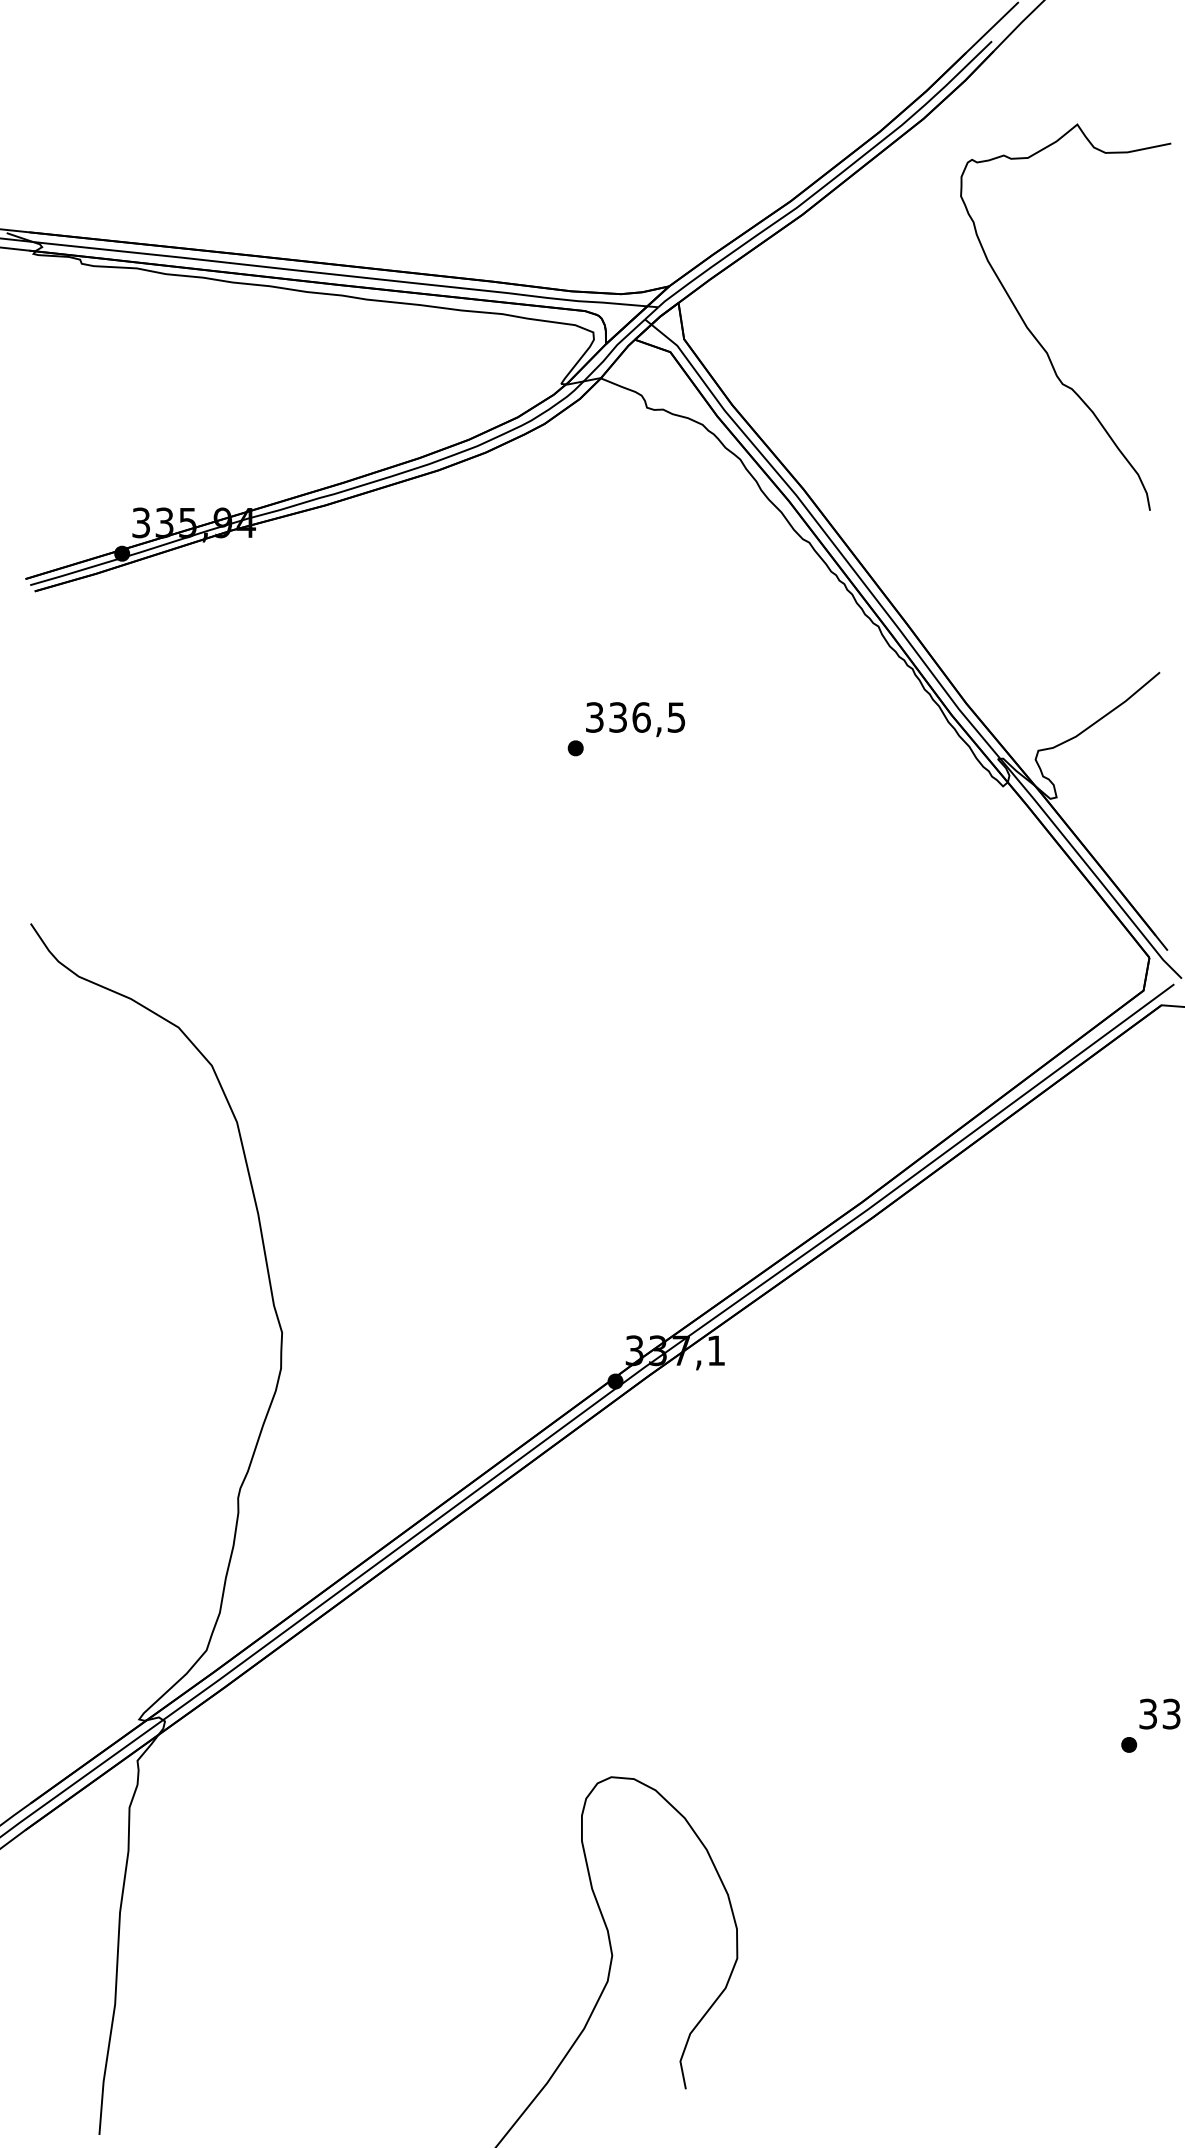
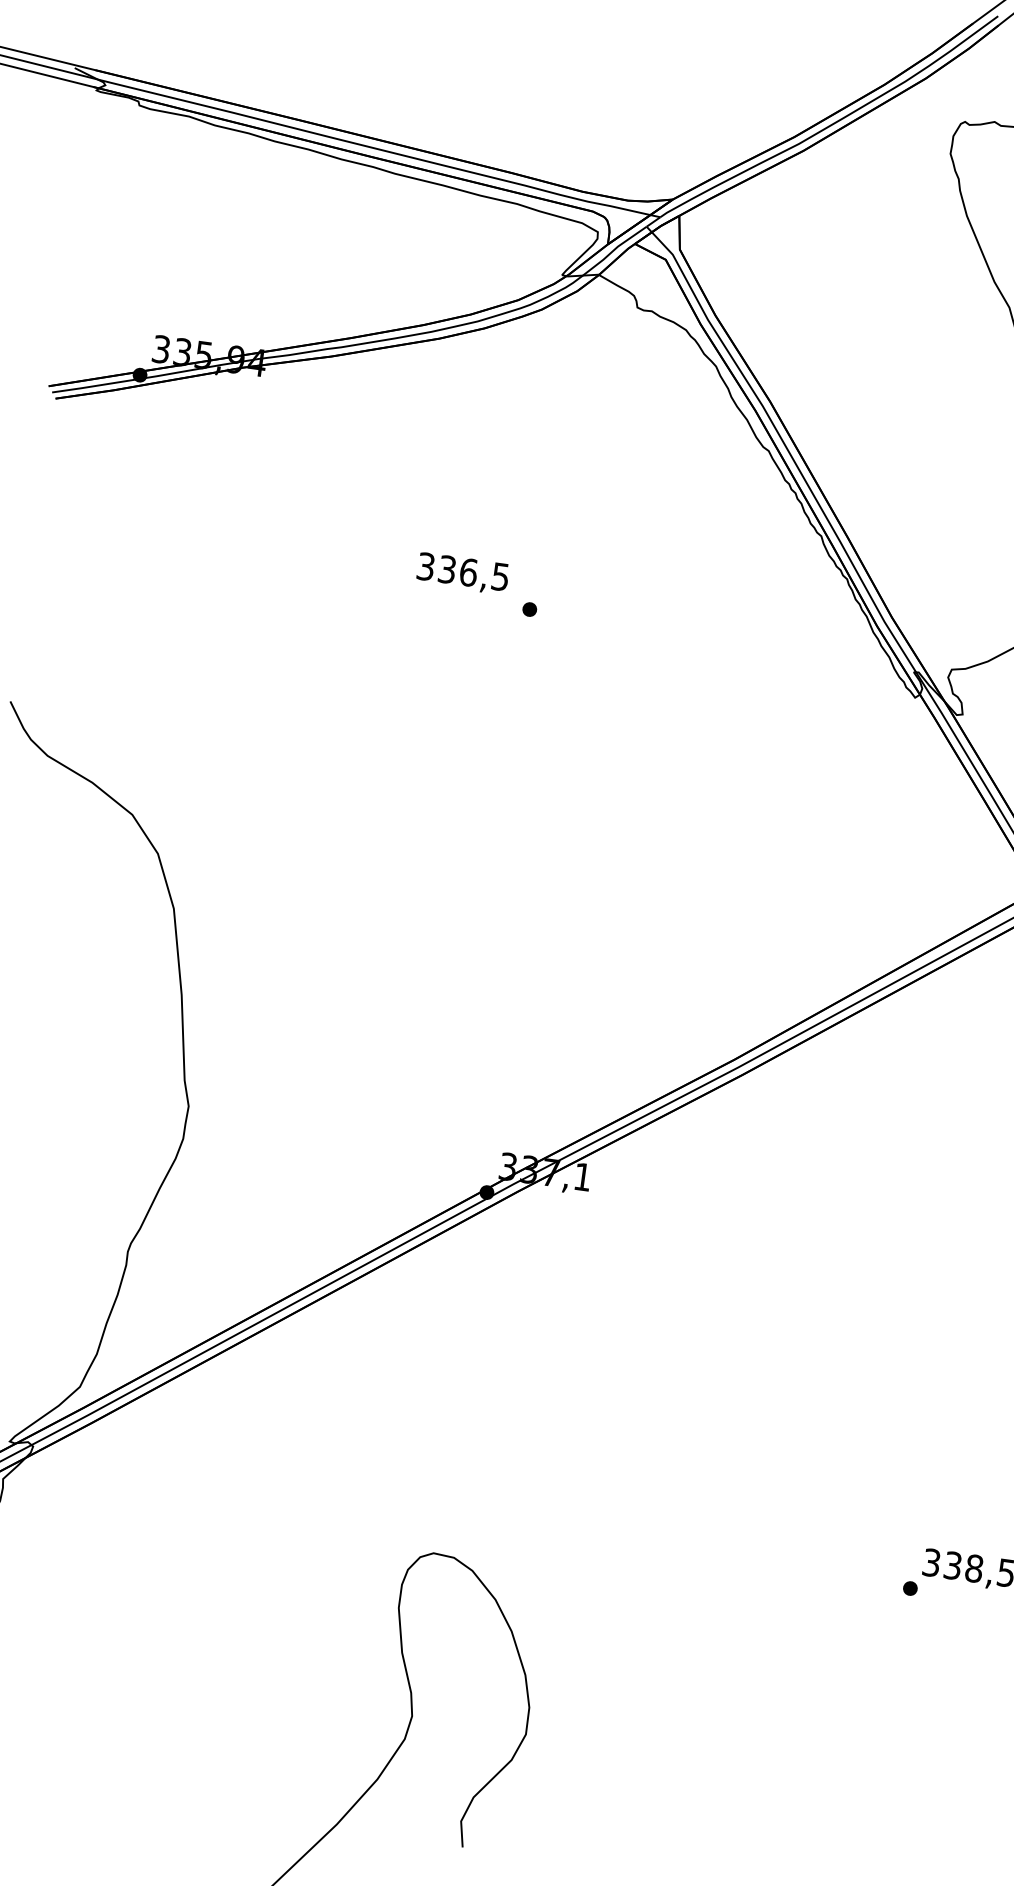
text: (635, 719) -> (462, 573), moved

